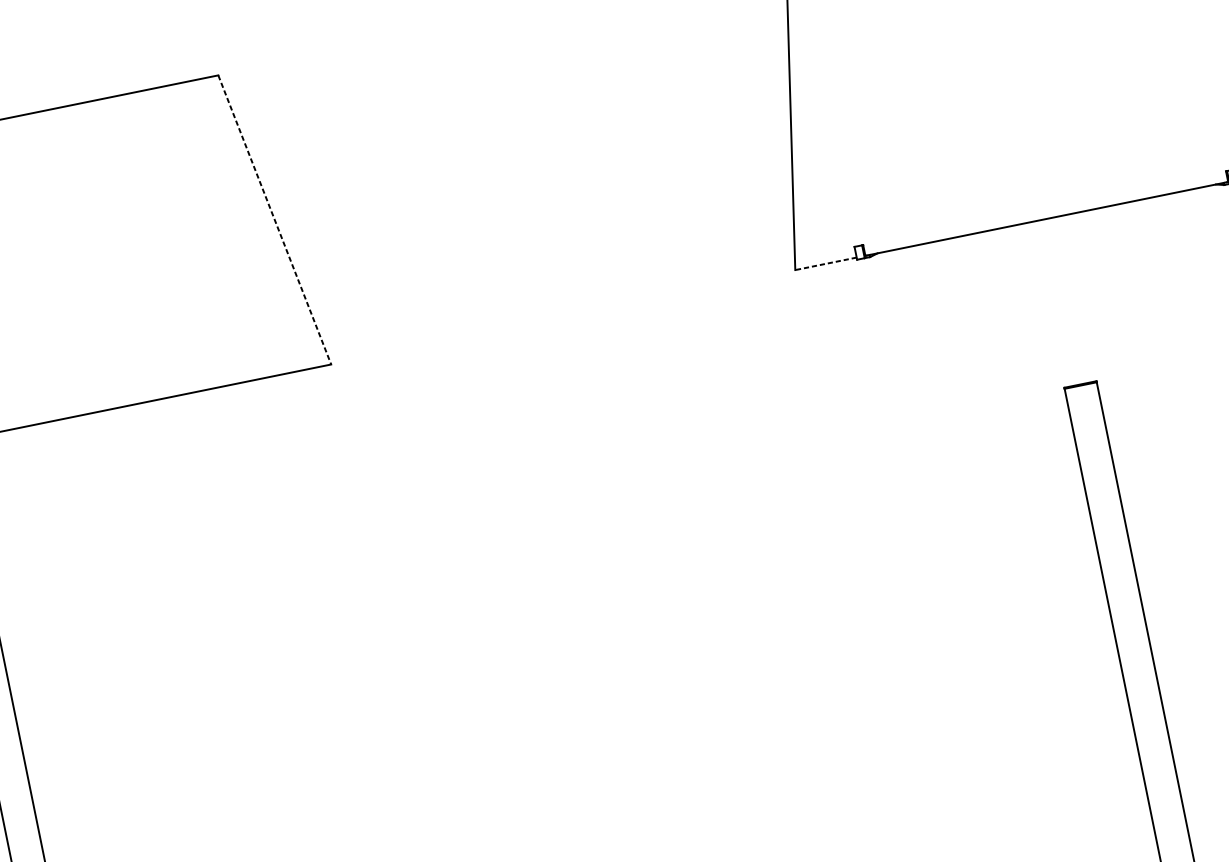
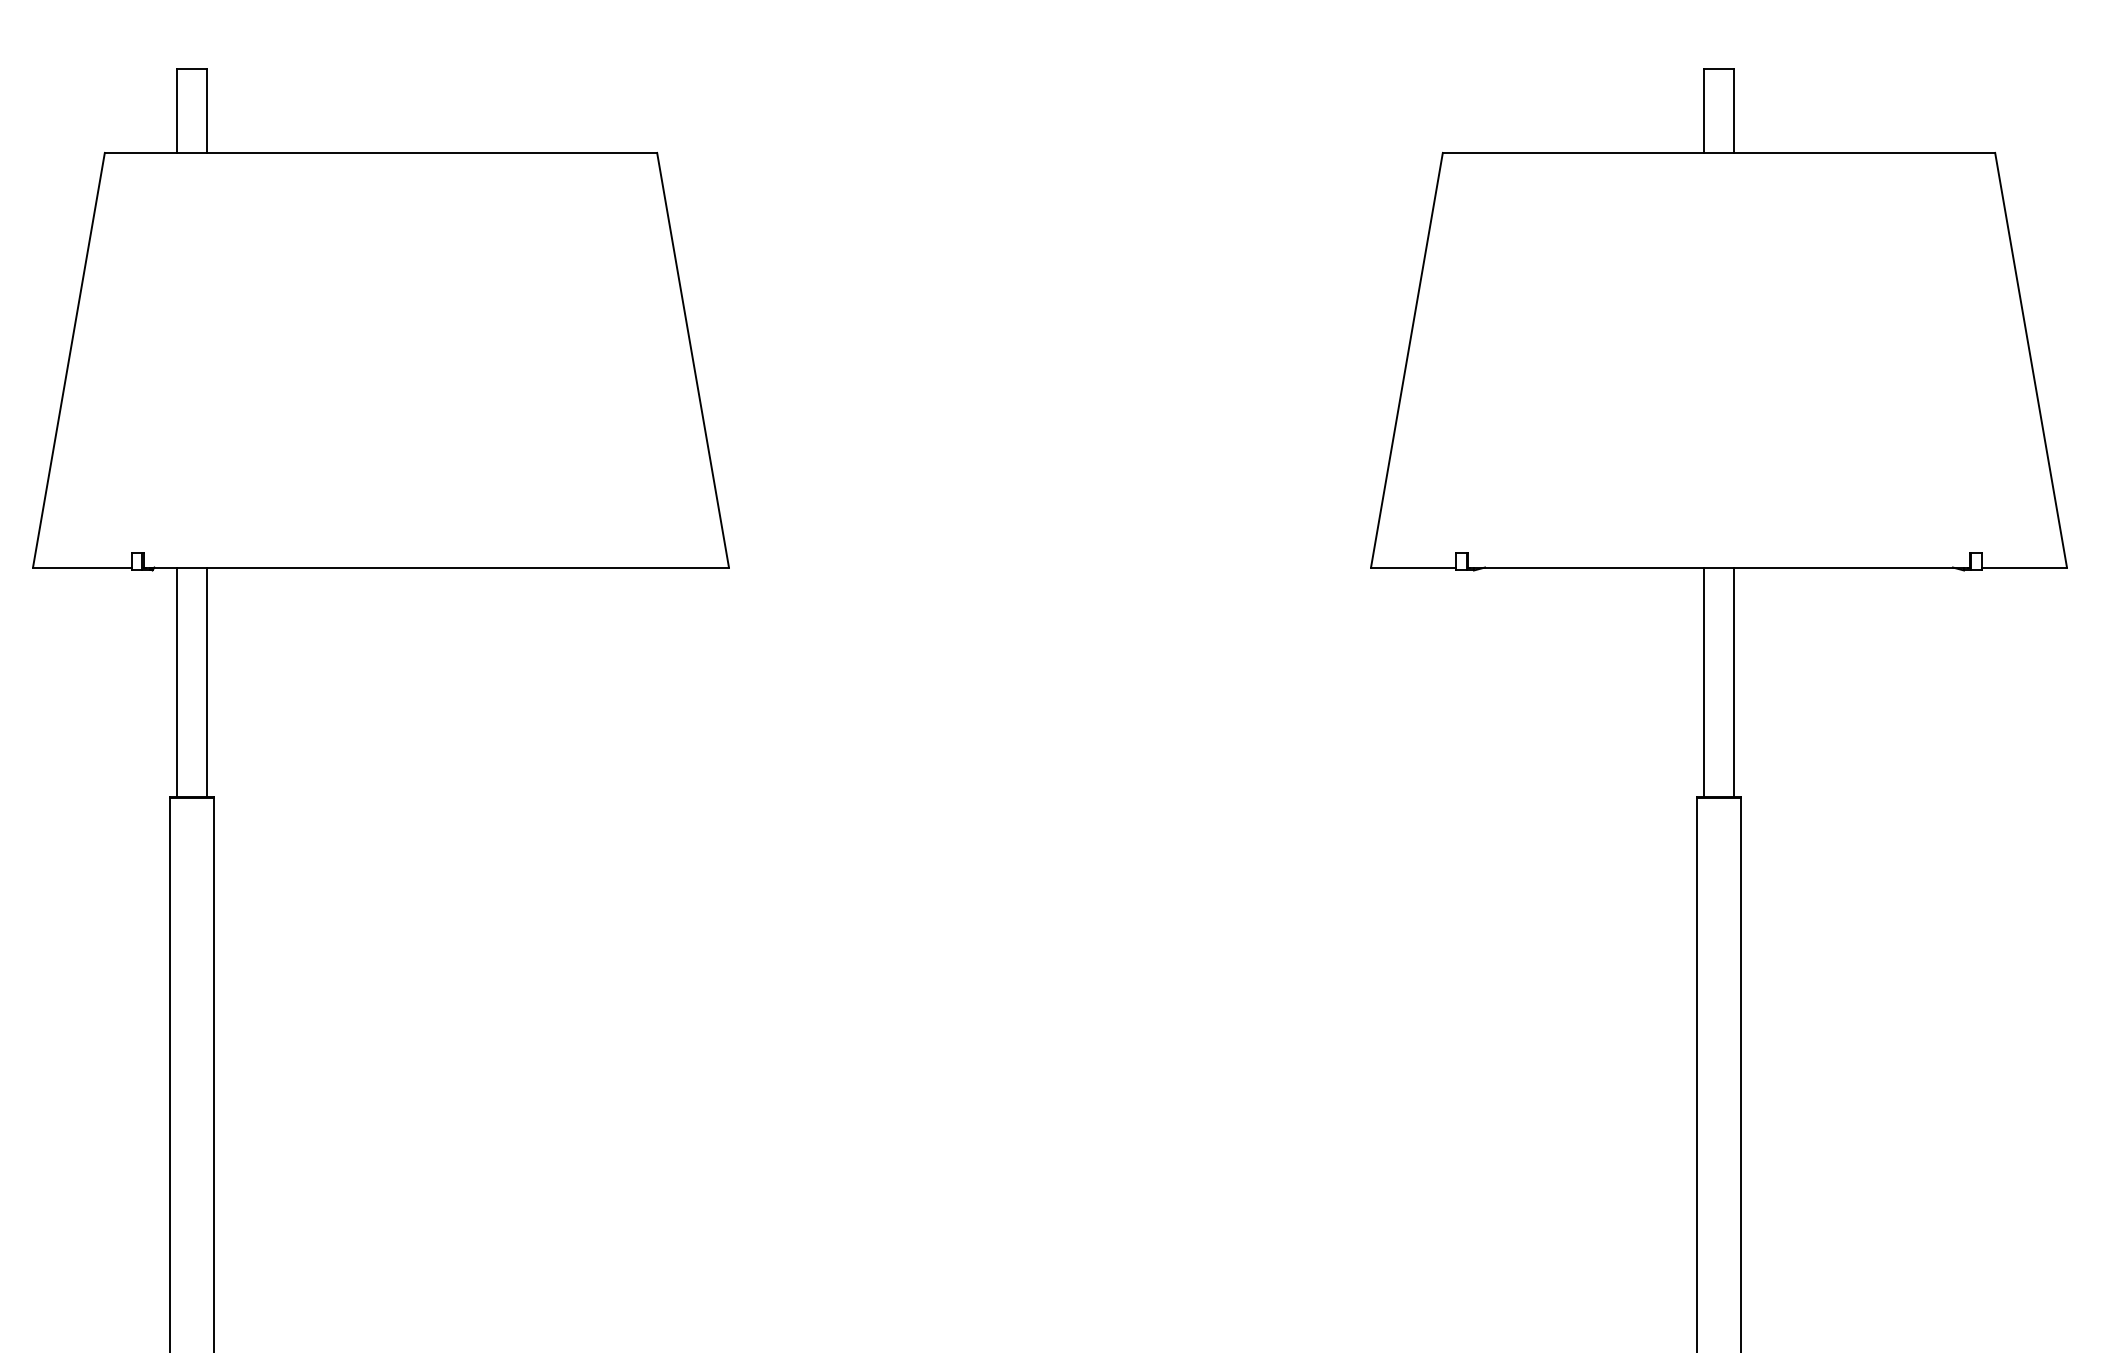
line: (275, 220) -> (693, 360), dashed -> solid
line: (825, 263) -> (1413, 567), dashed -> solid
line: (1074, 299) -> (1733, 681), added
line: (1053, 303) -> (1704, 681), added

